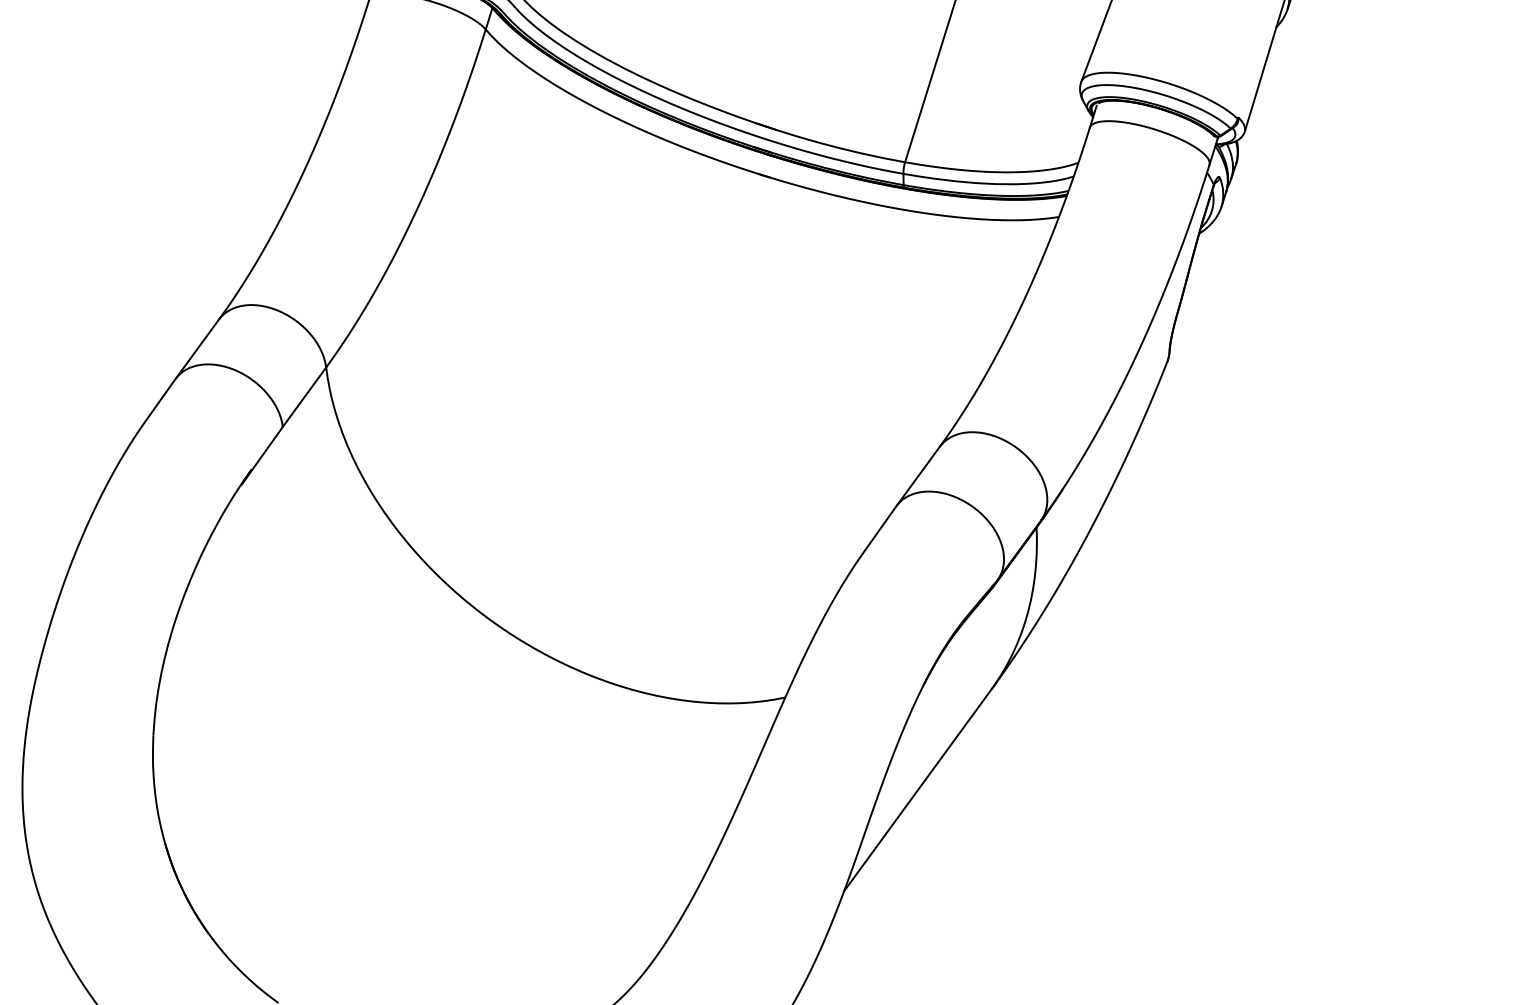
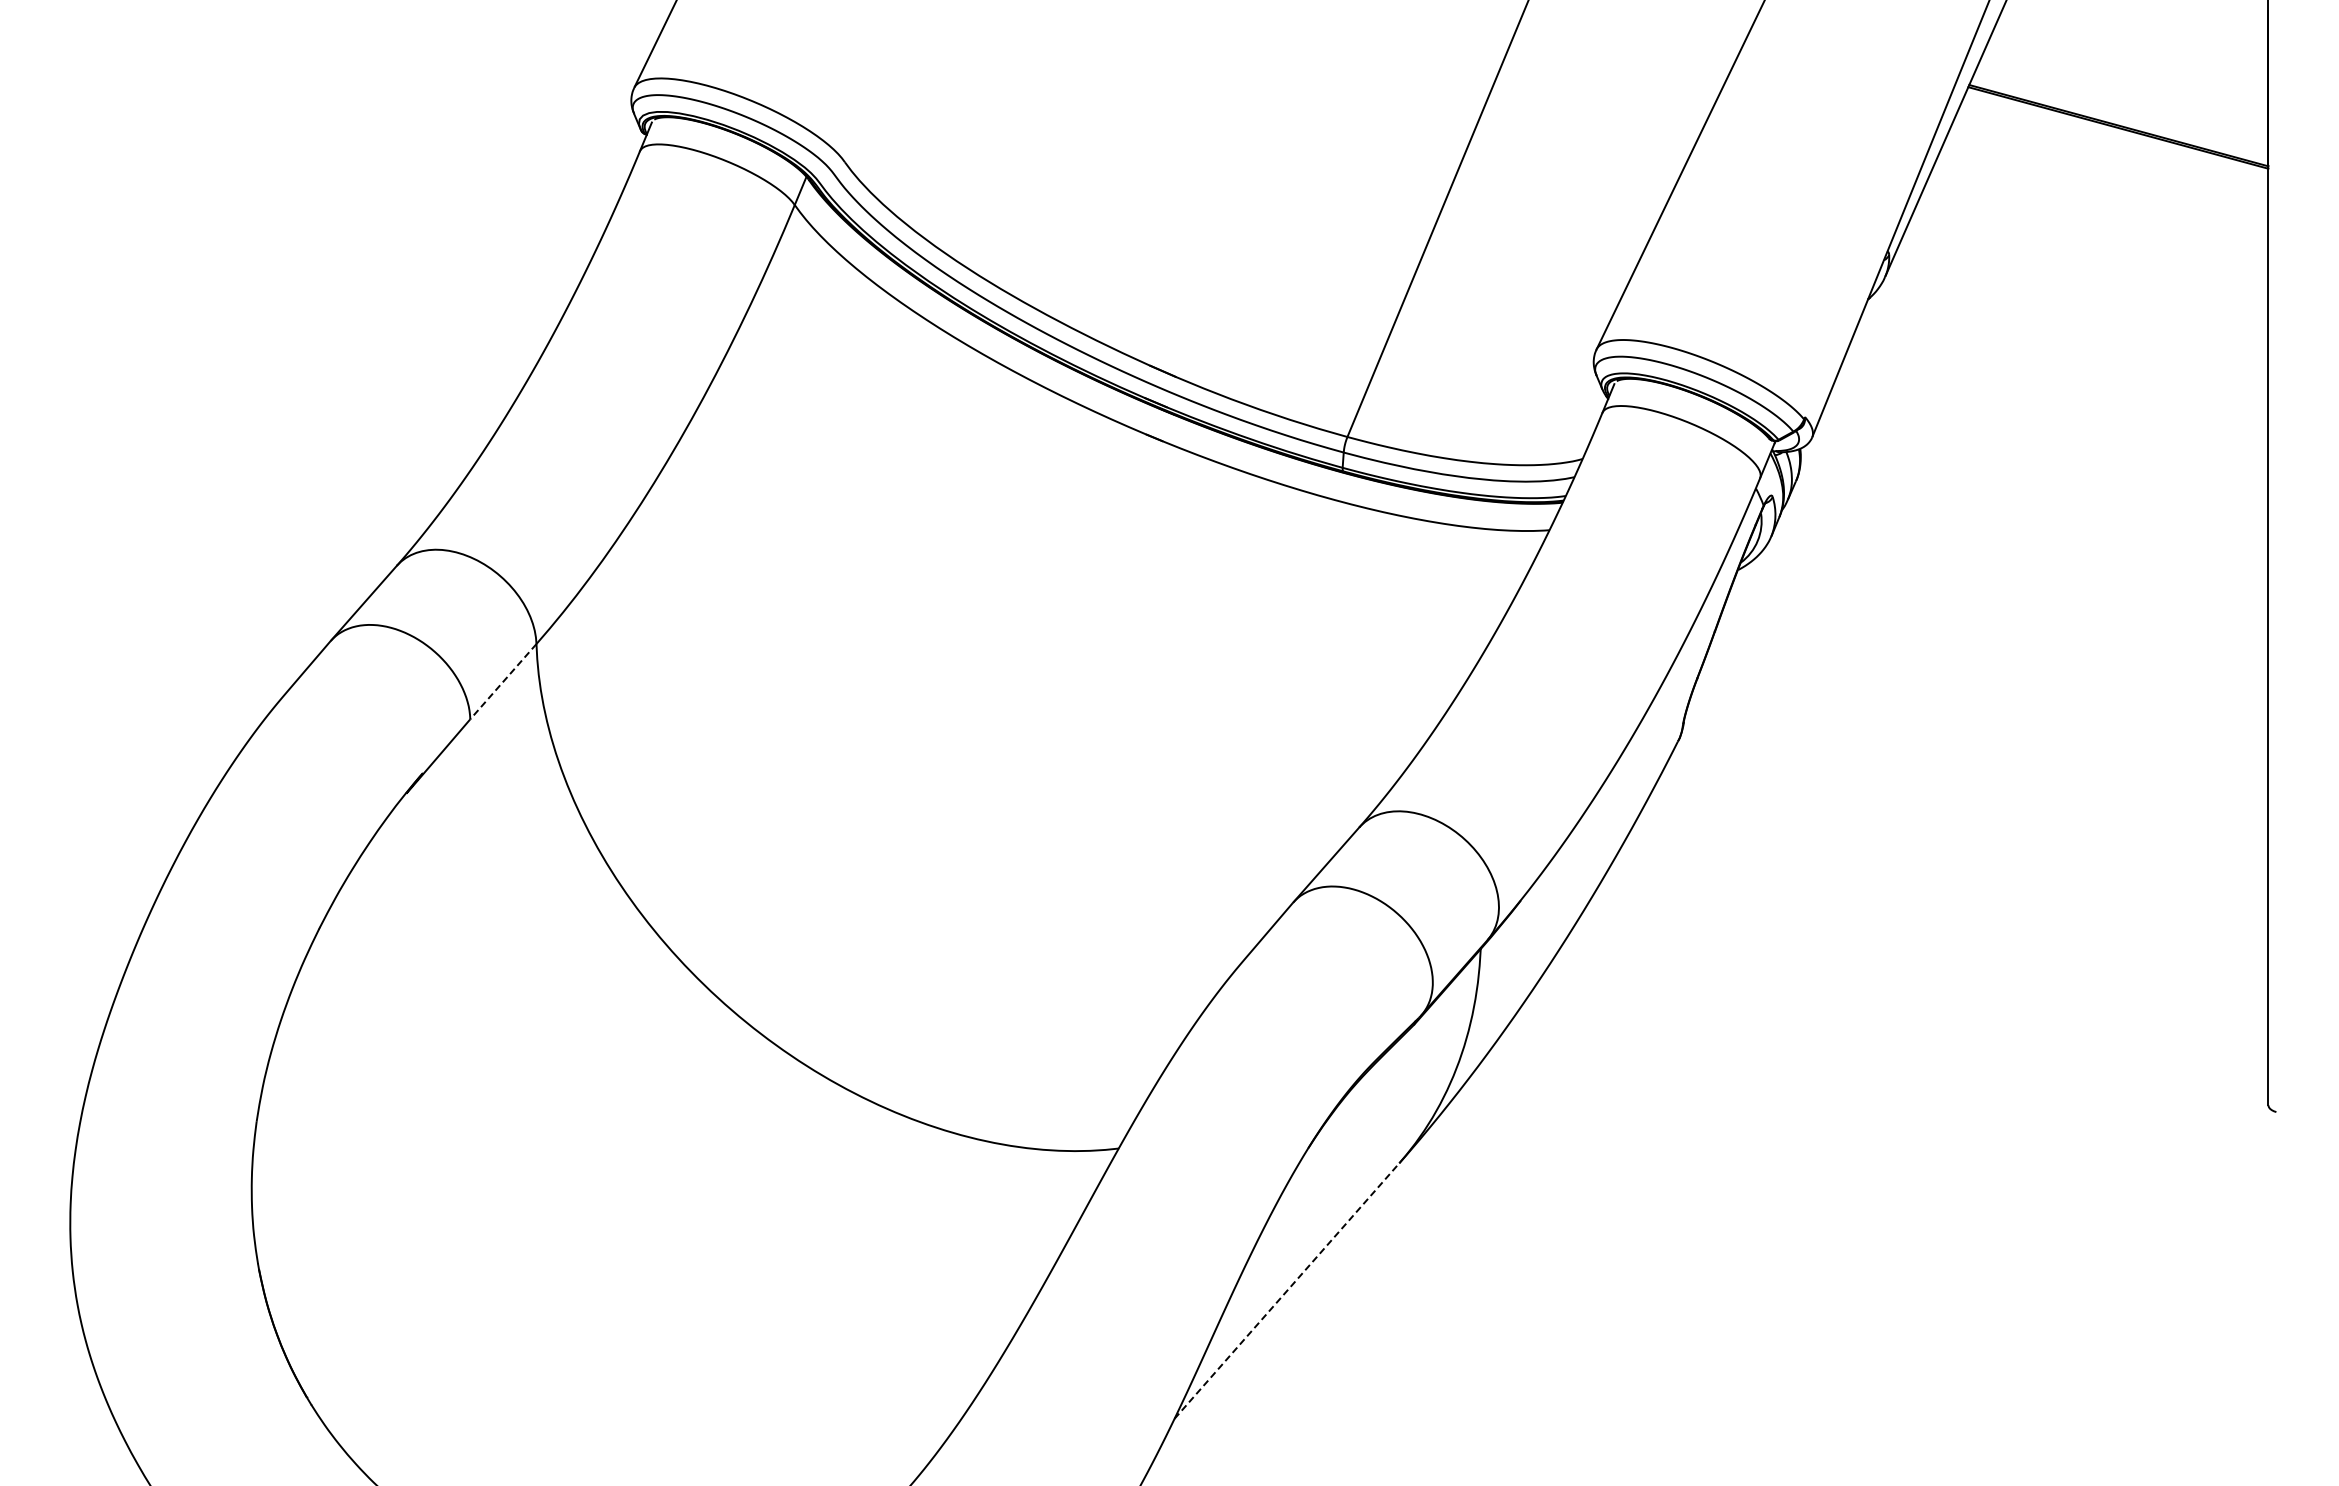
line: (304, 397) -> (503, 682), solid -> dashed
line: (918, 790) -> (1287, 1290), solid -> dashed

